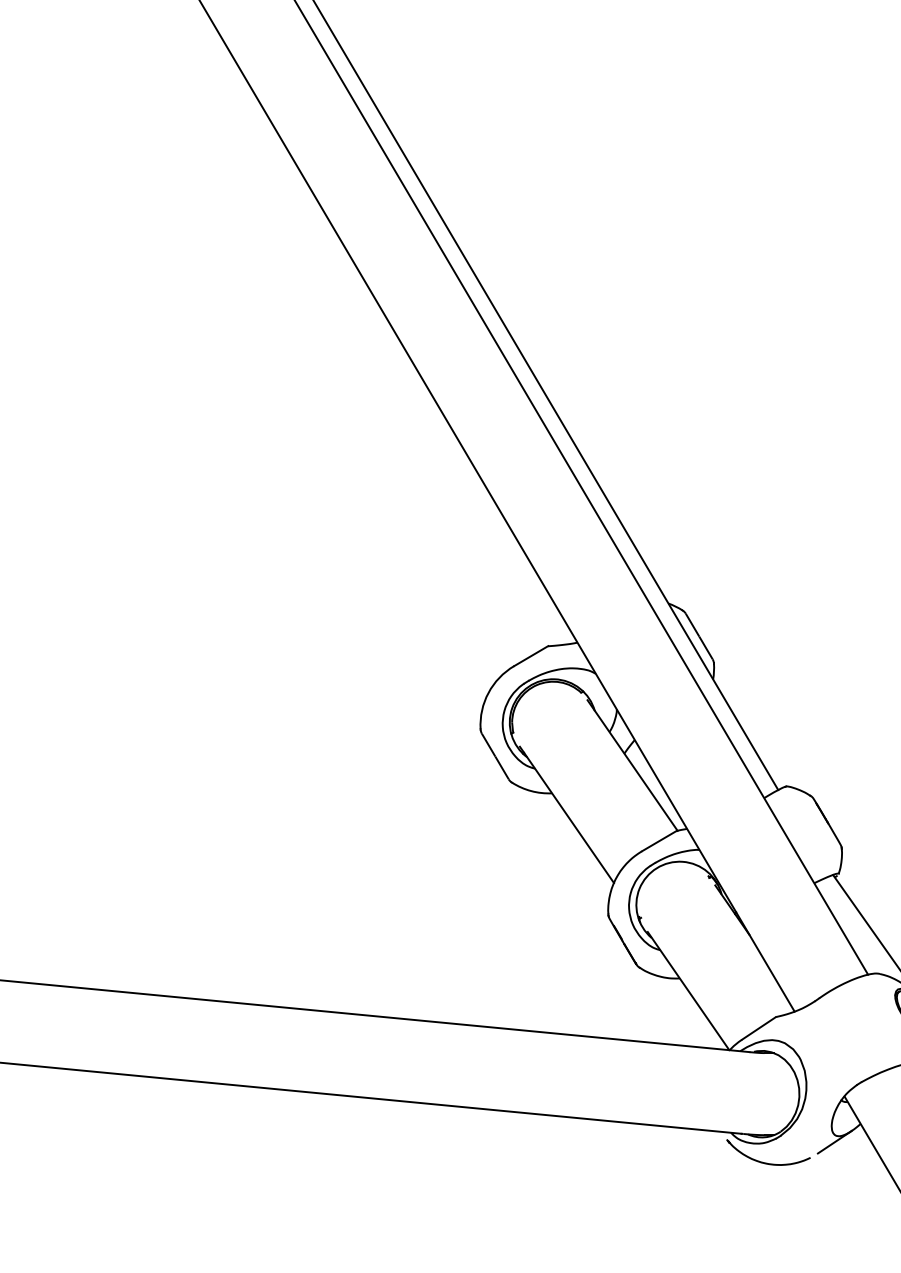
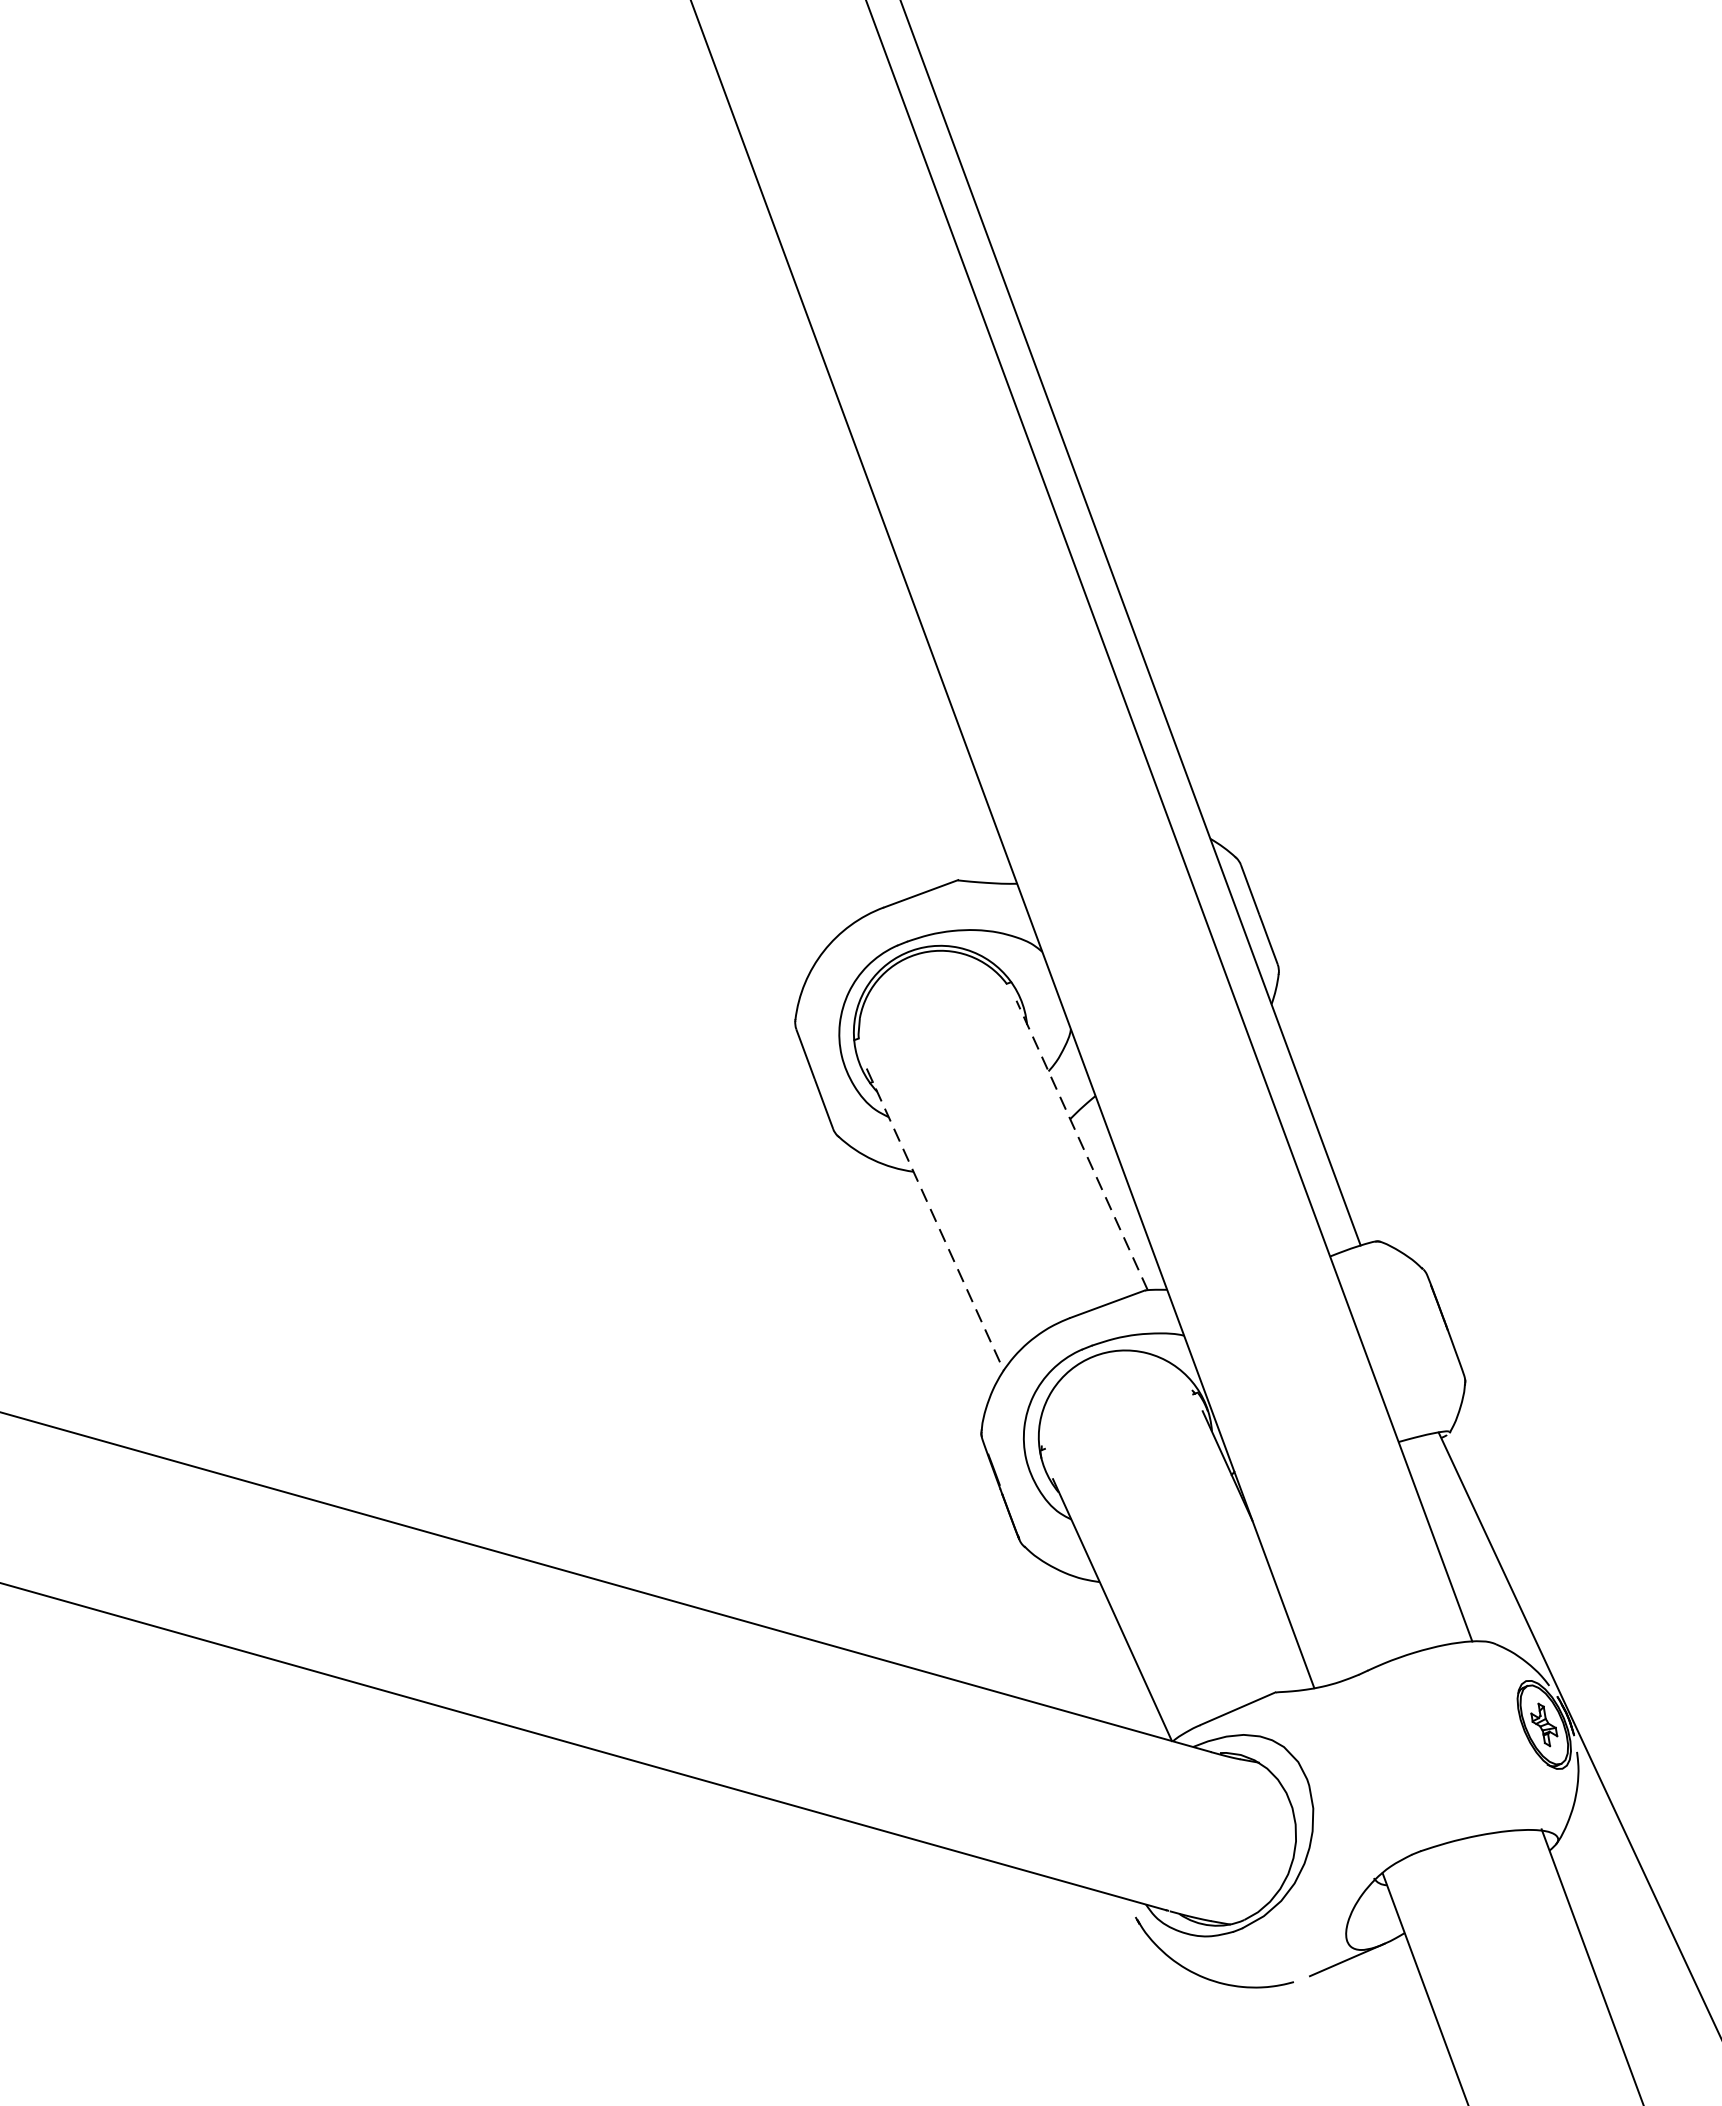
line: (632, 765) -> (1081, 1145), solid -> dashed
line: (566, 814) -> (934, 1218), solid -> dashed

